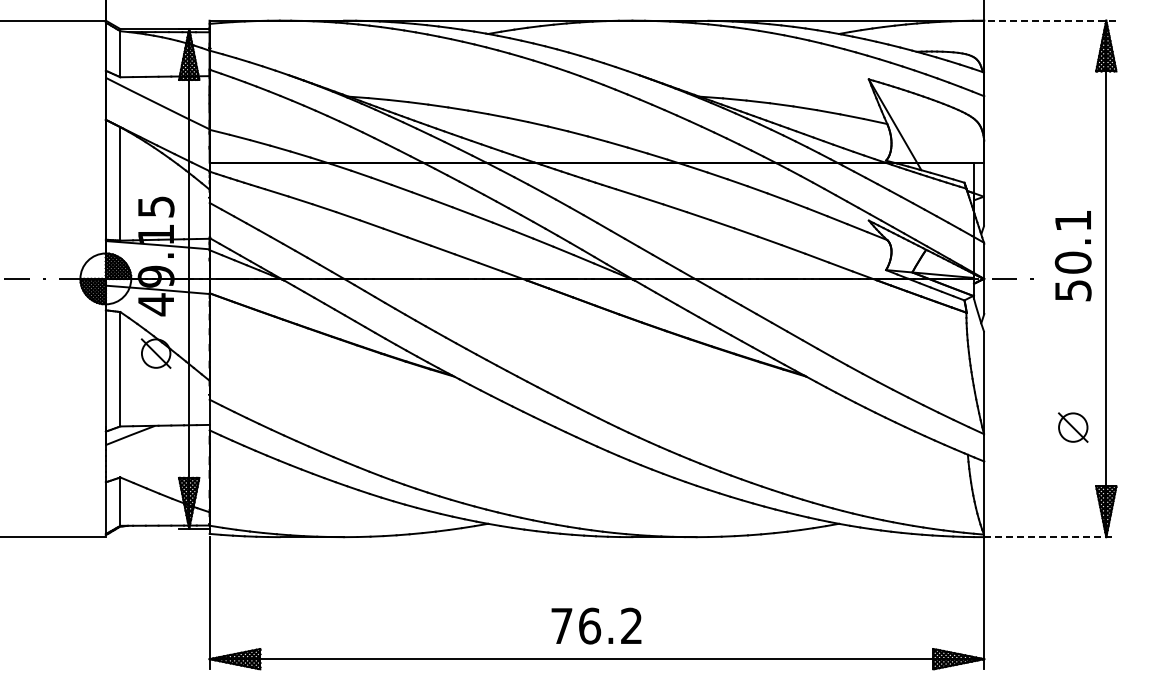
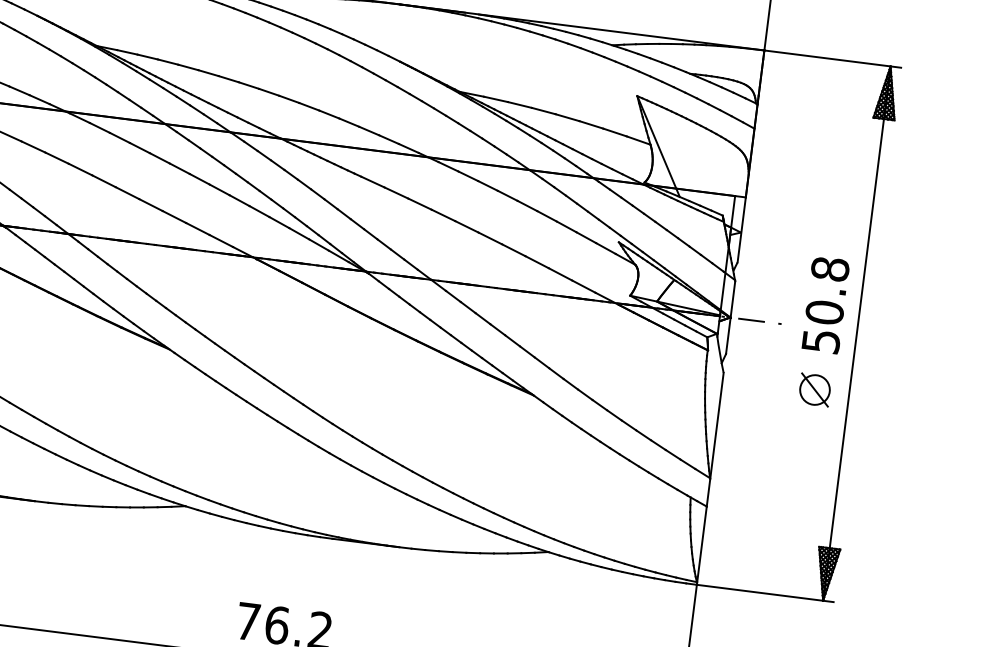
line: (1049, 20) -> (831, 58), dashed -> solid
text: (1072, 220) -> (829, 268), 50.1 -> 50.8
part: (1073, 427) -> (815, 389), moved
line: (1050, 537) -> (765, 593), dashed -> solid

